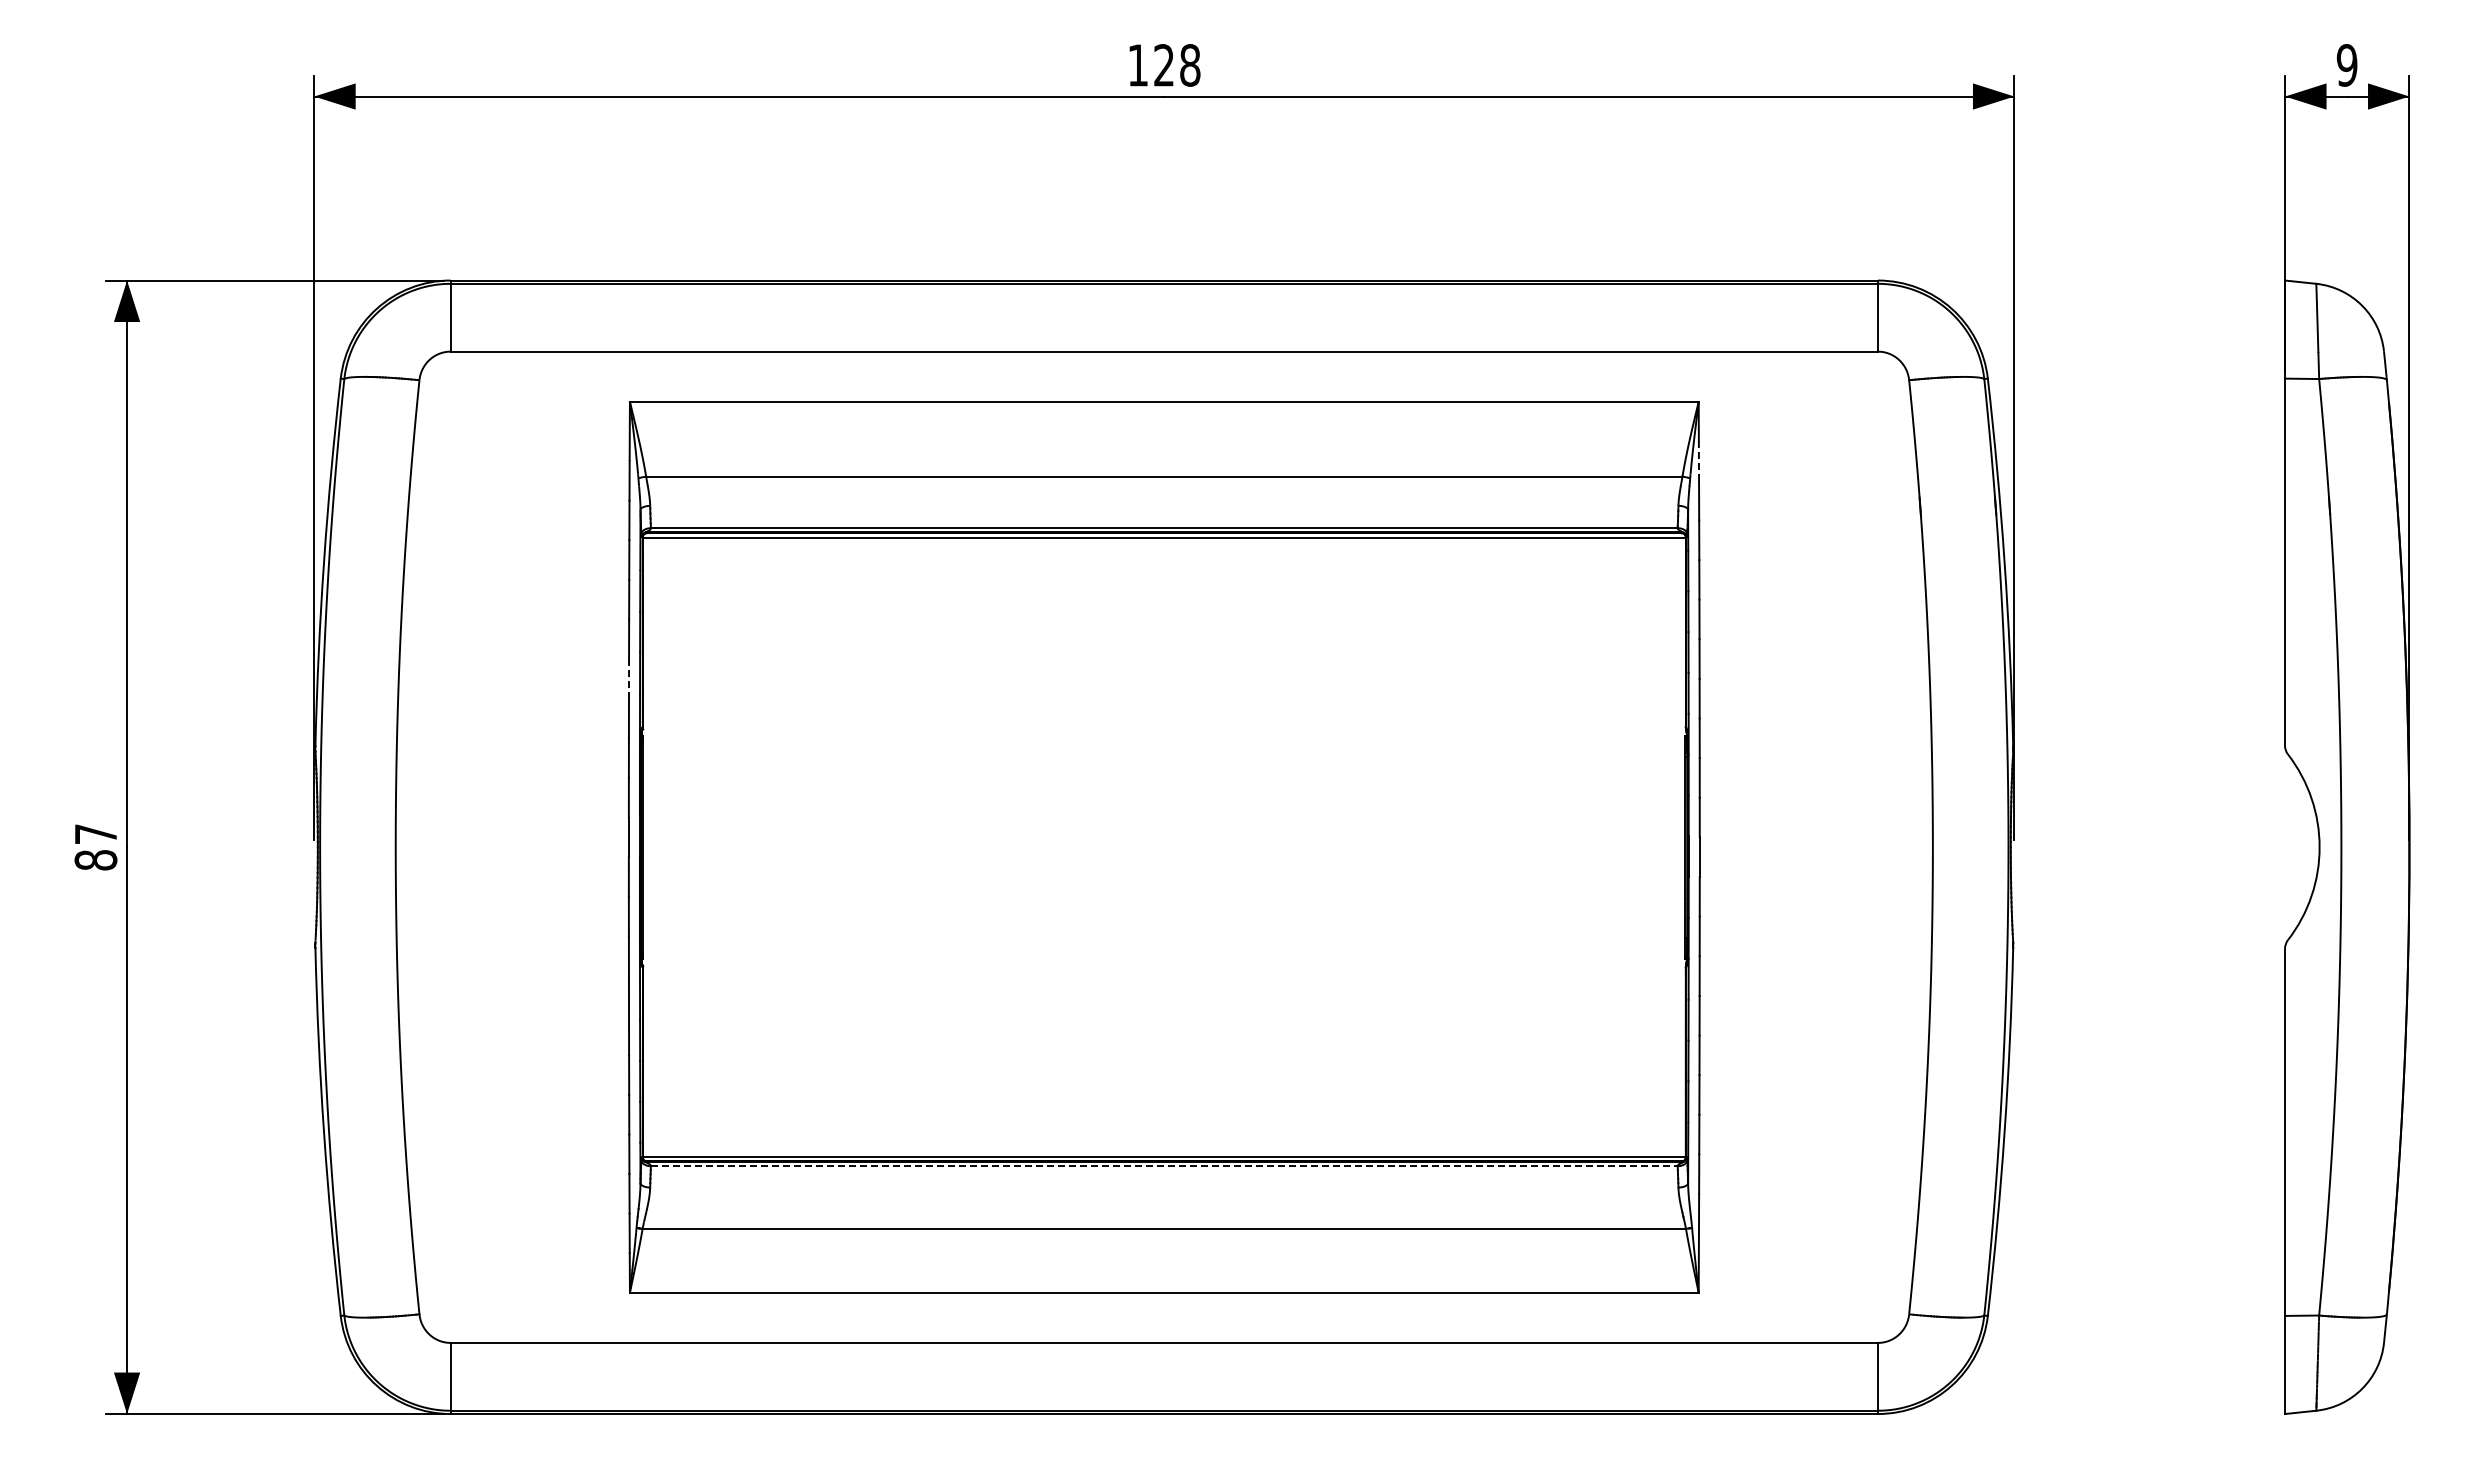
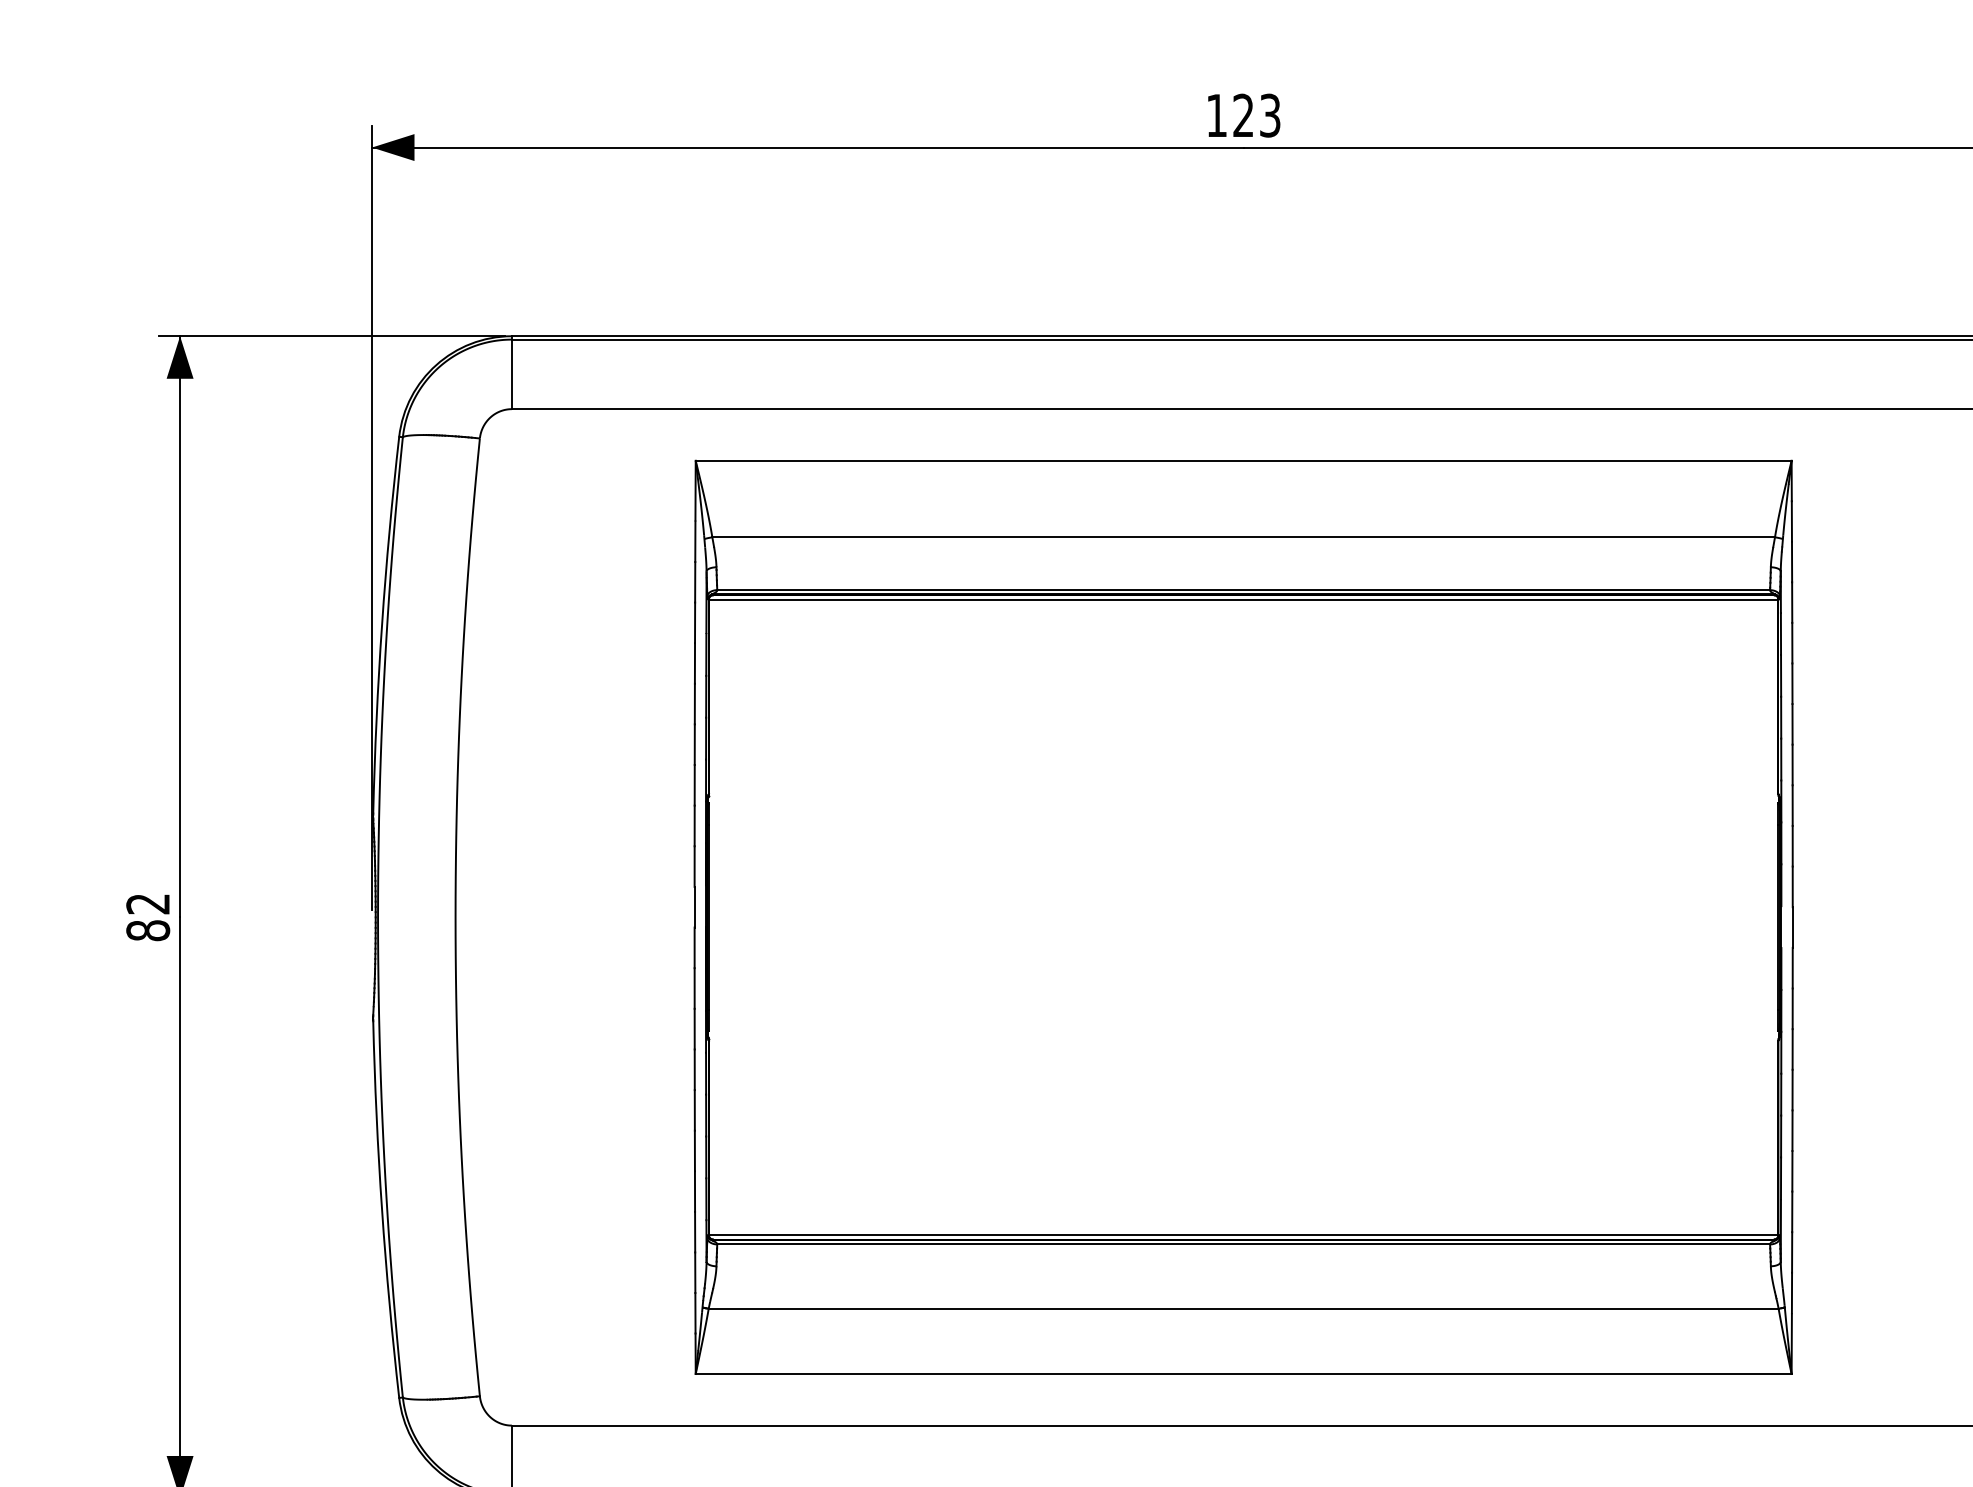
text: (1190, 65) -> (1270, 115), 128 -> 123
line: (1698, 461) -> (1791, 521), dashed -> solid
line: (629, 678) -> (695, 744), dashed -> solid
text: (95, 834) -> (147, 904), 87 -> 82
line: (1164, 1166) -> (1243, 1244), dashed -> solid

